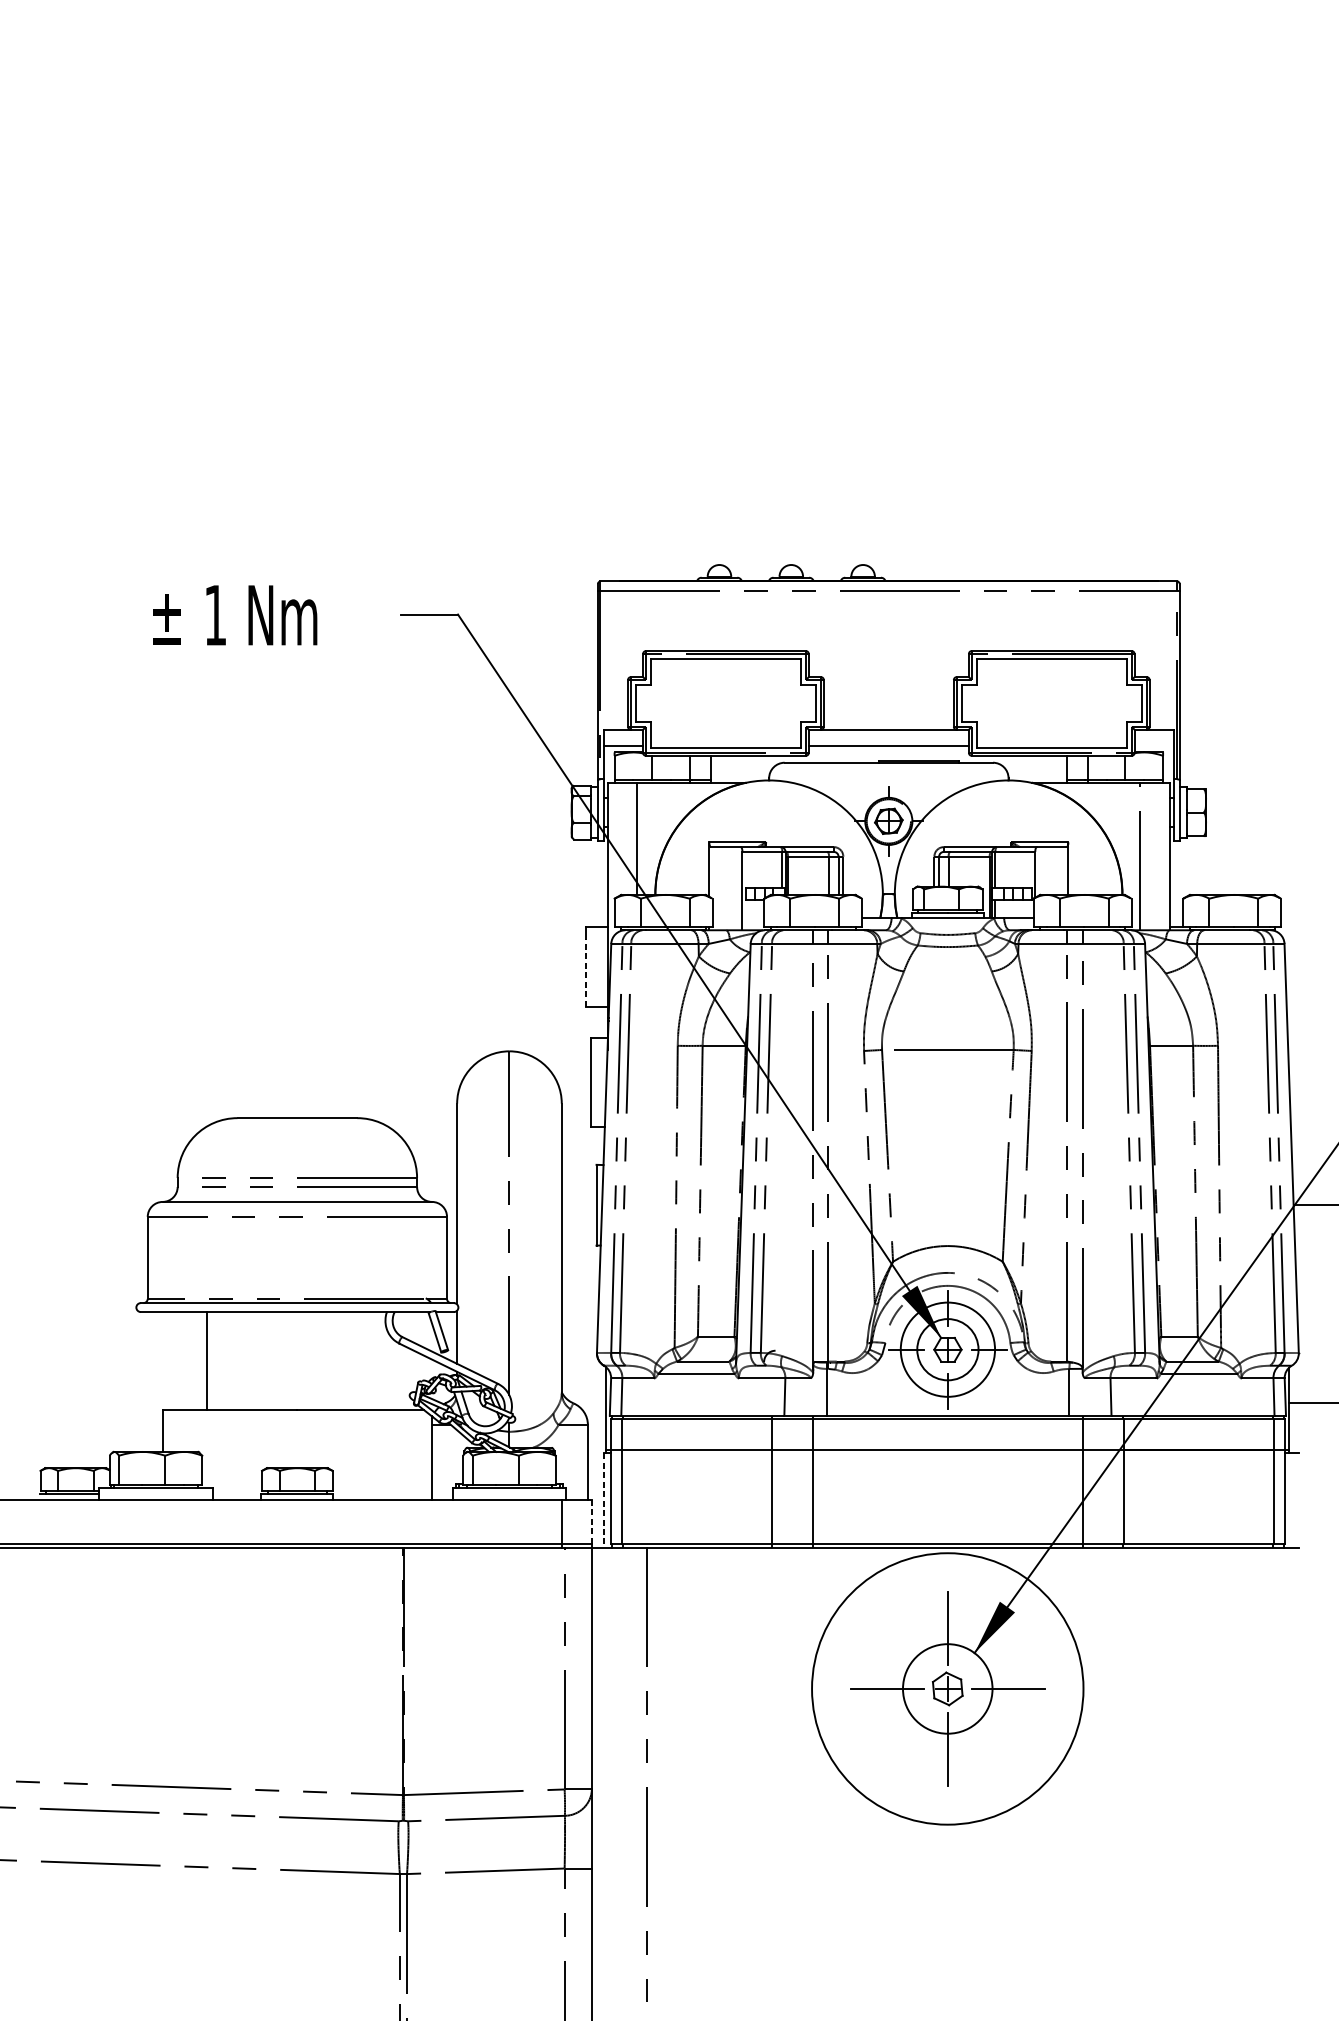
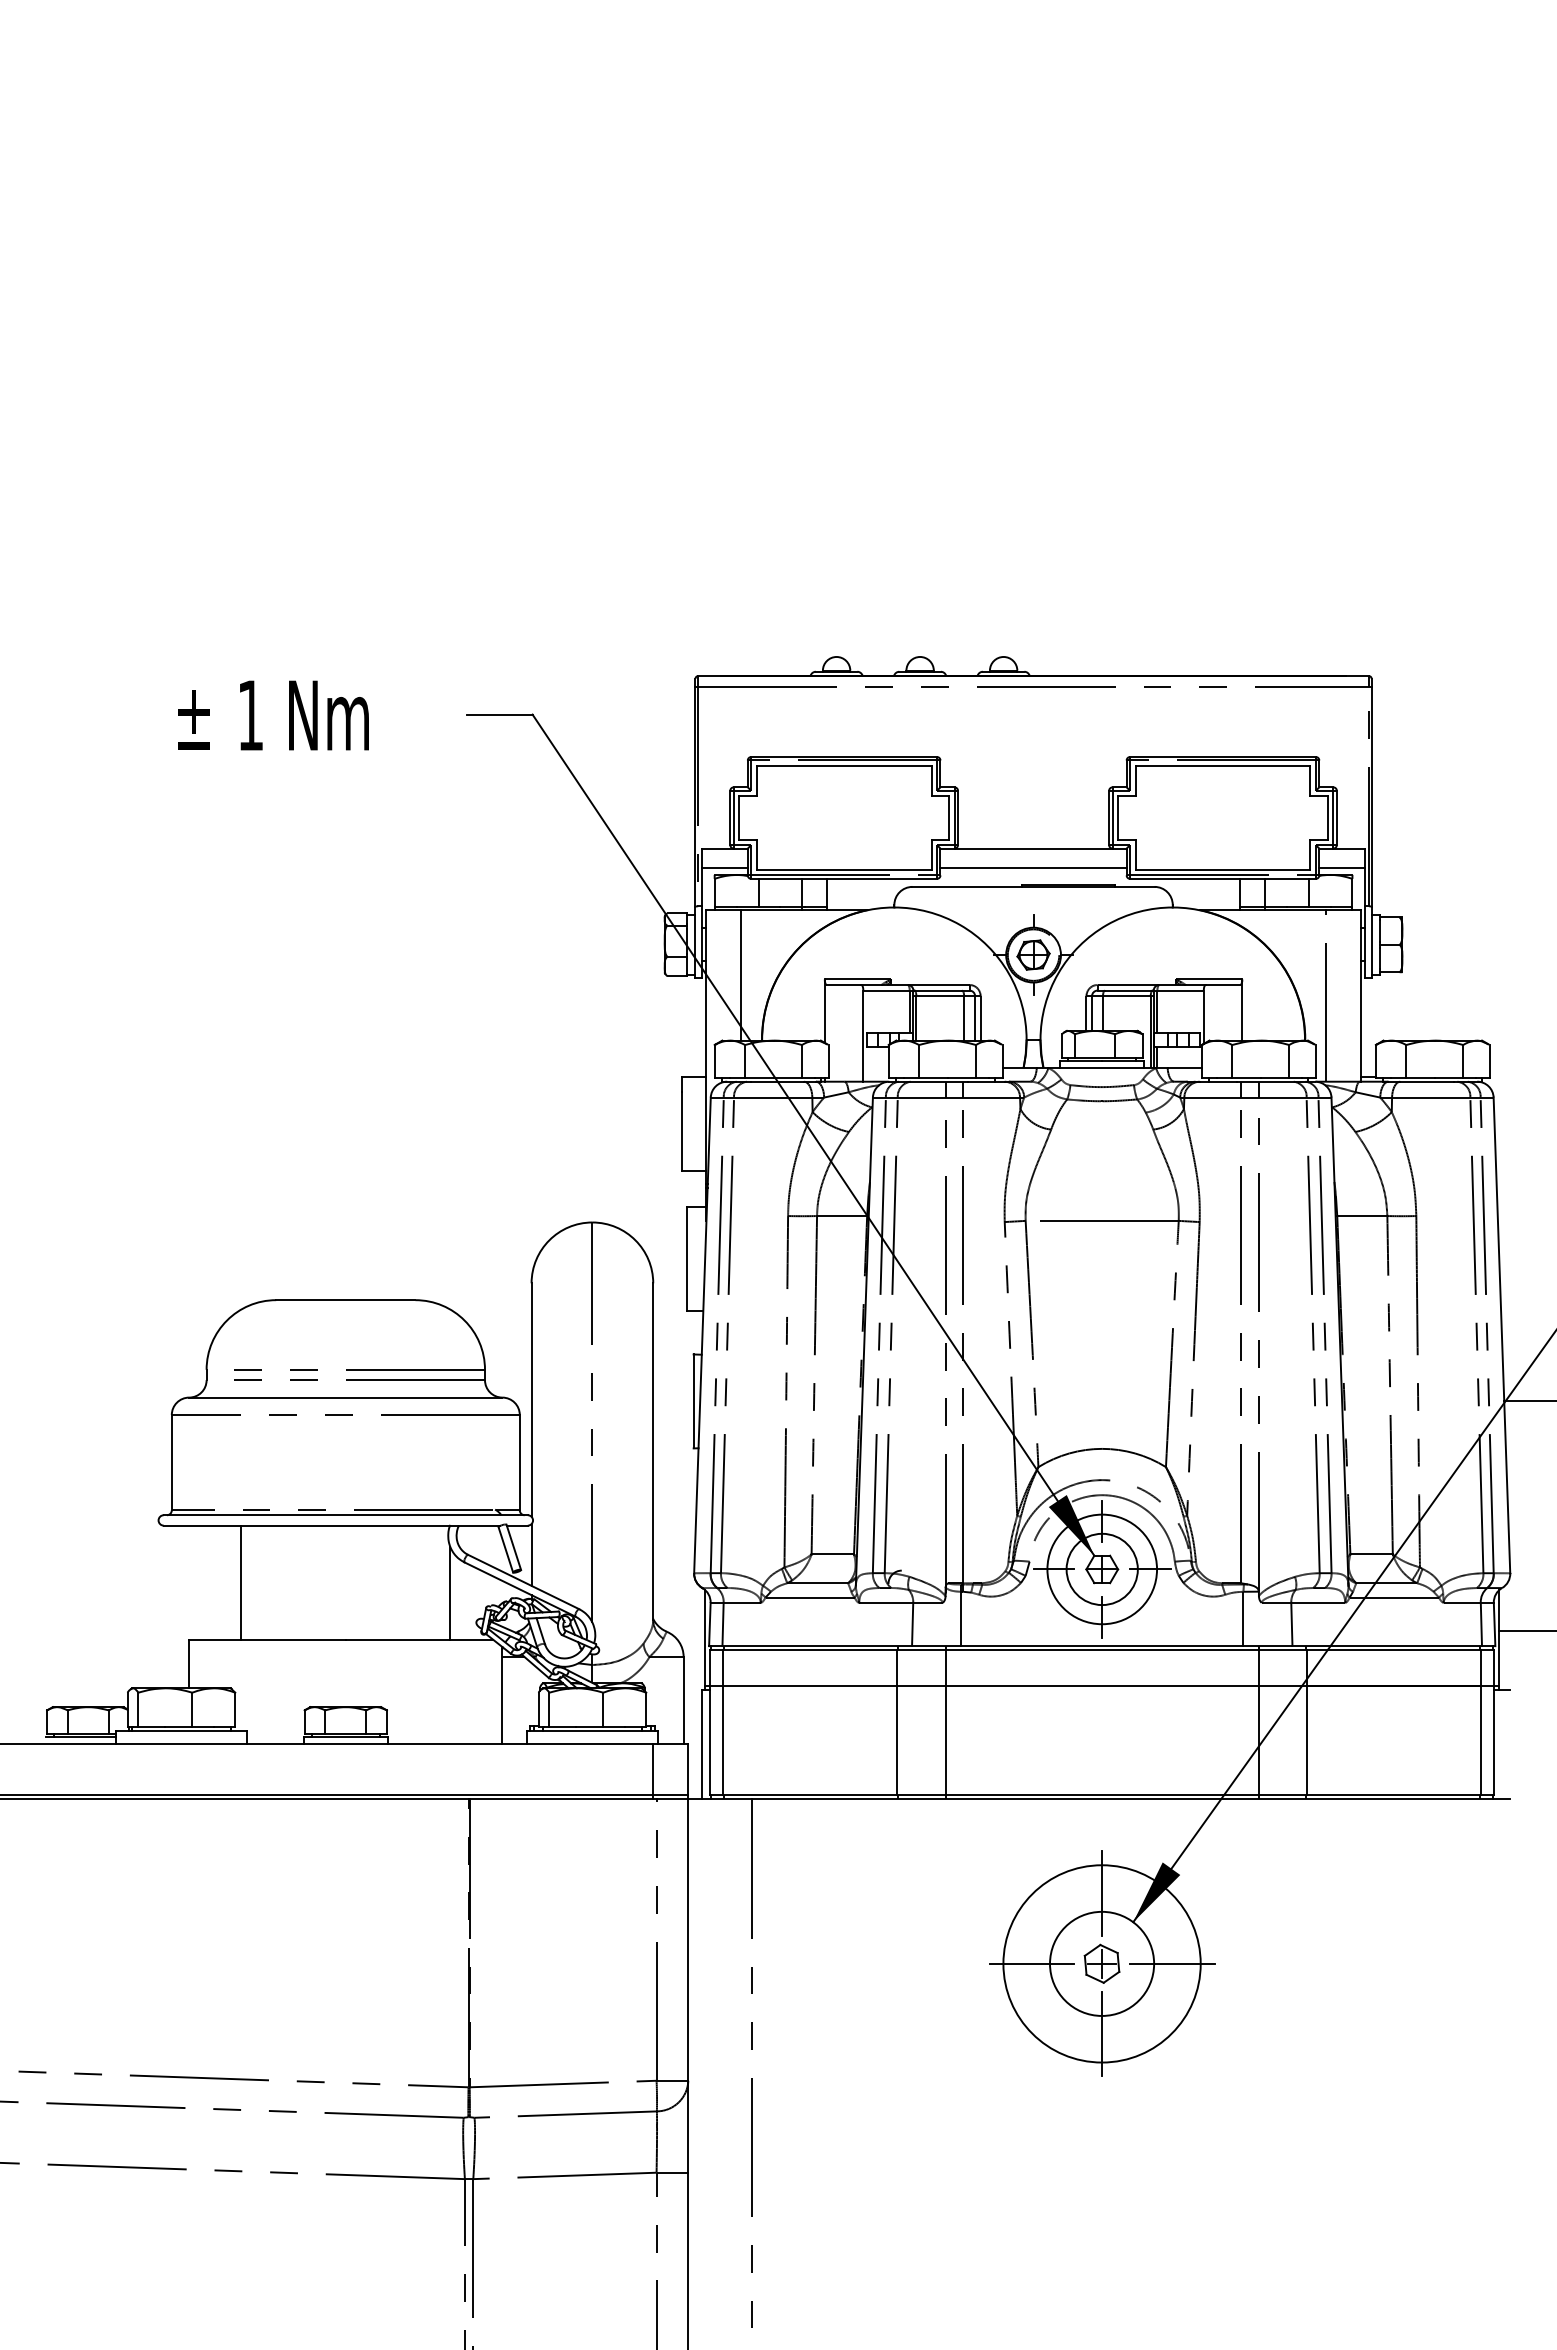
line: (1154, 746) -> (1342, 867), added
line: (586, 973) -> (681, 1131), dashed -> solid
line: (387, 1370) -> (450, 1593), added
line: (604, 1500) -> (702, 1744), dashed -> solid
line: (592, 1522) -> (688, 1770), dashed -> solid
circle: (947, 1688) -> (1101, 1963), size x0.62

